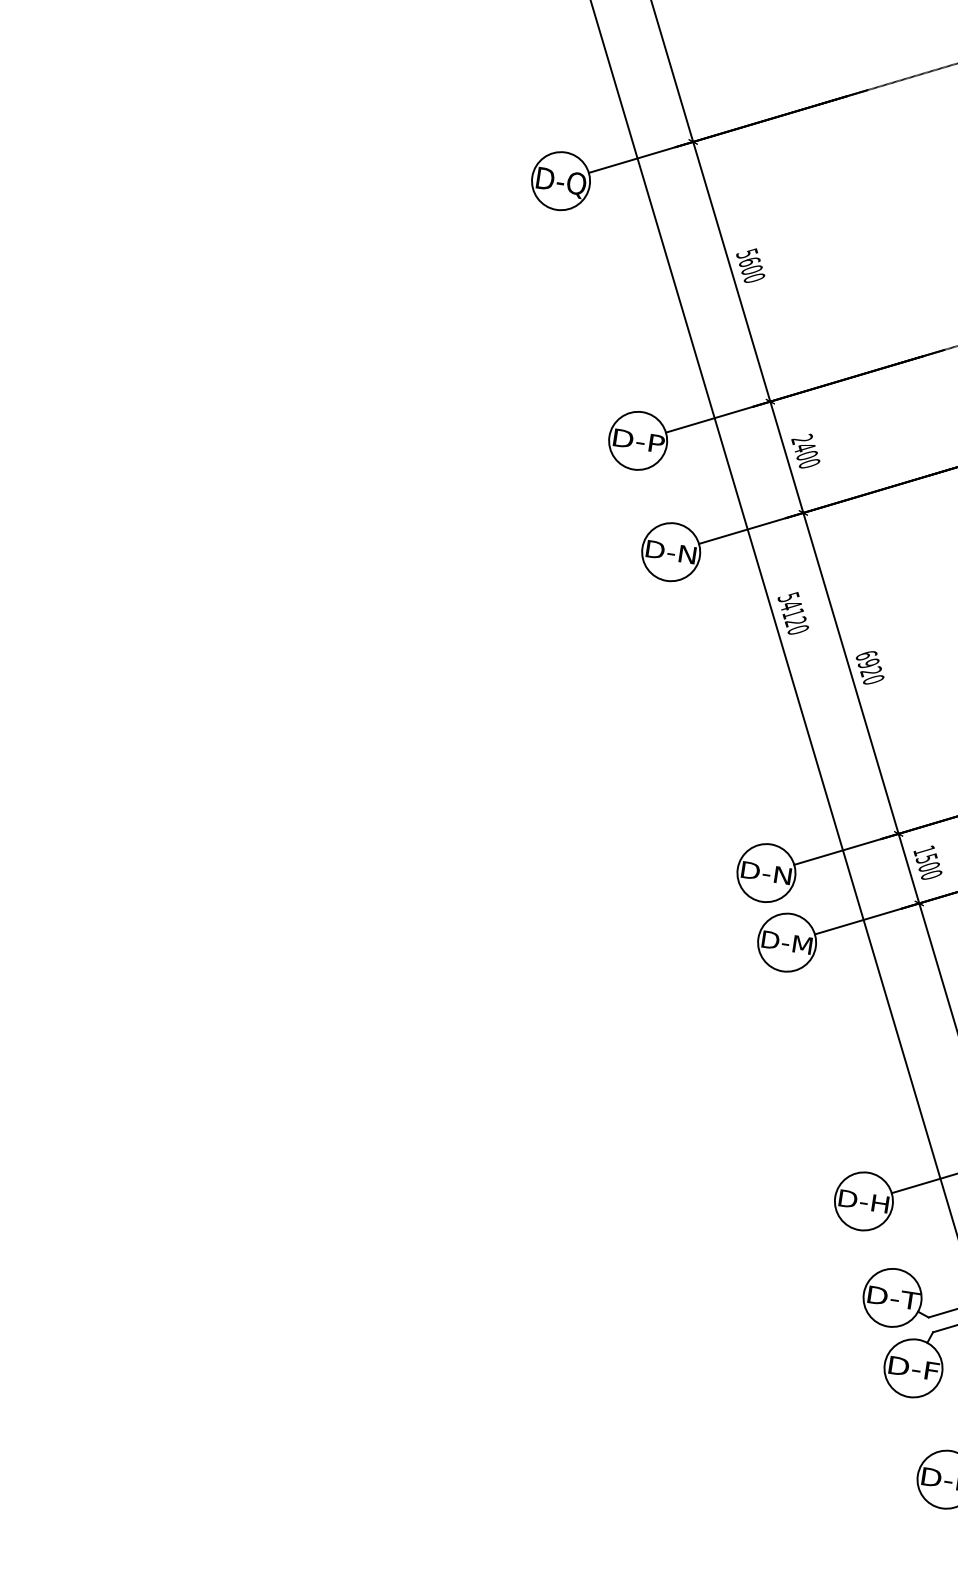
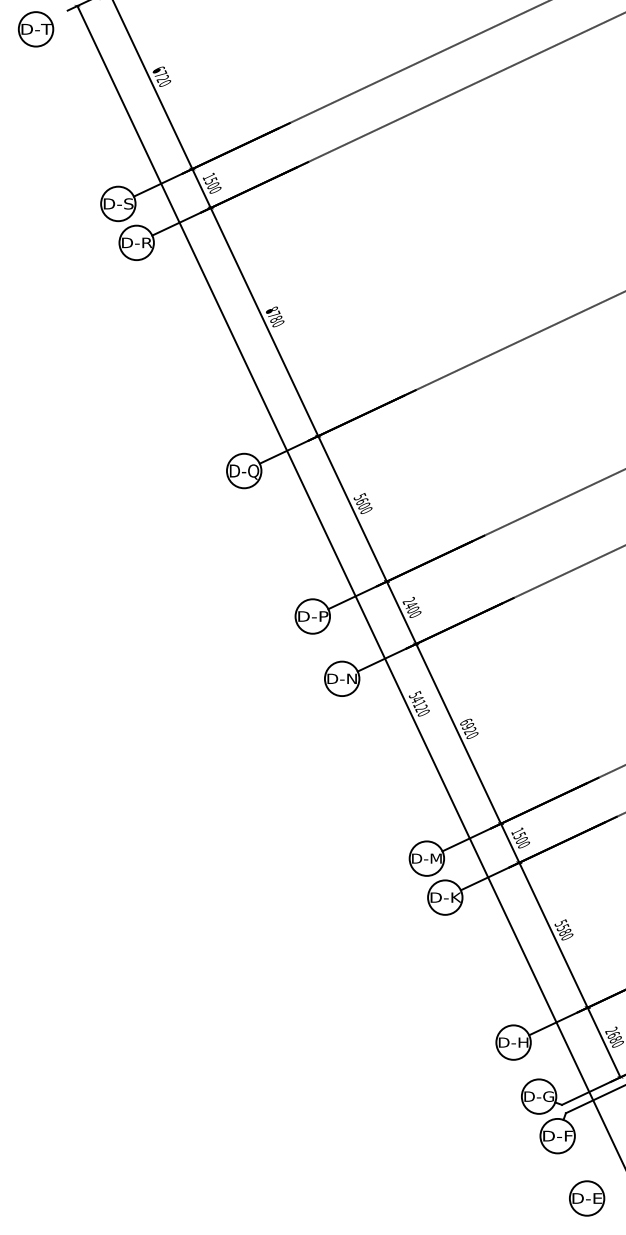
text: (765, 872) -> (426, 858), D-N -> D-M
text: (787, 942) -> (445, 897), D-M -> D-K
text: (893, 1297) -> (539, 1096), D-T -> D-G

